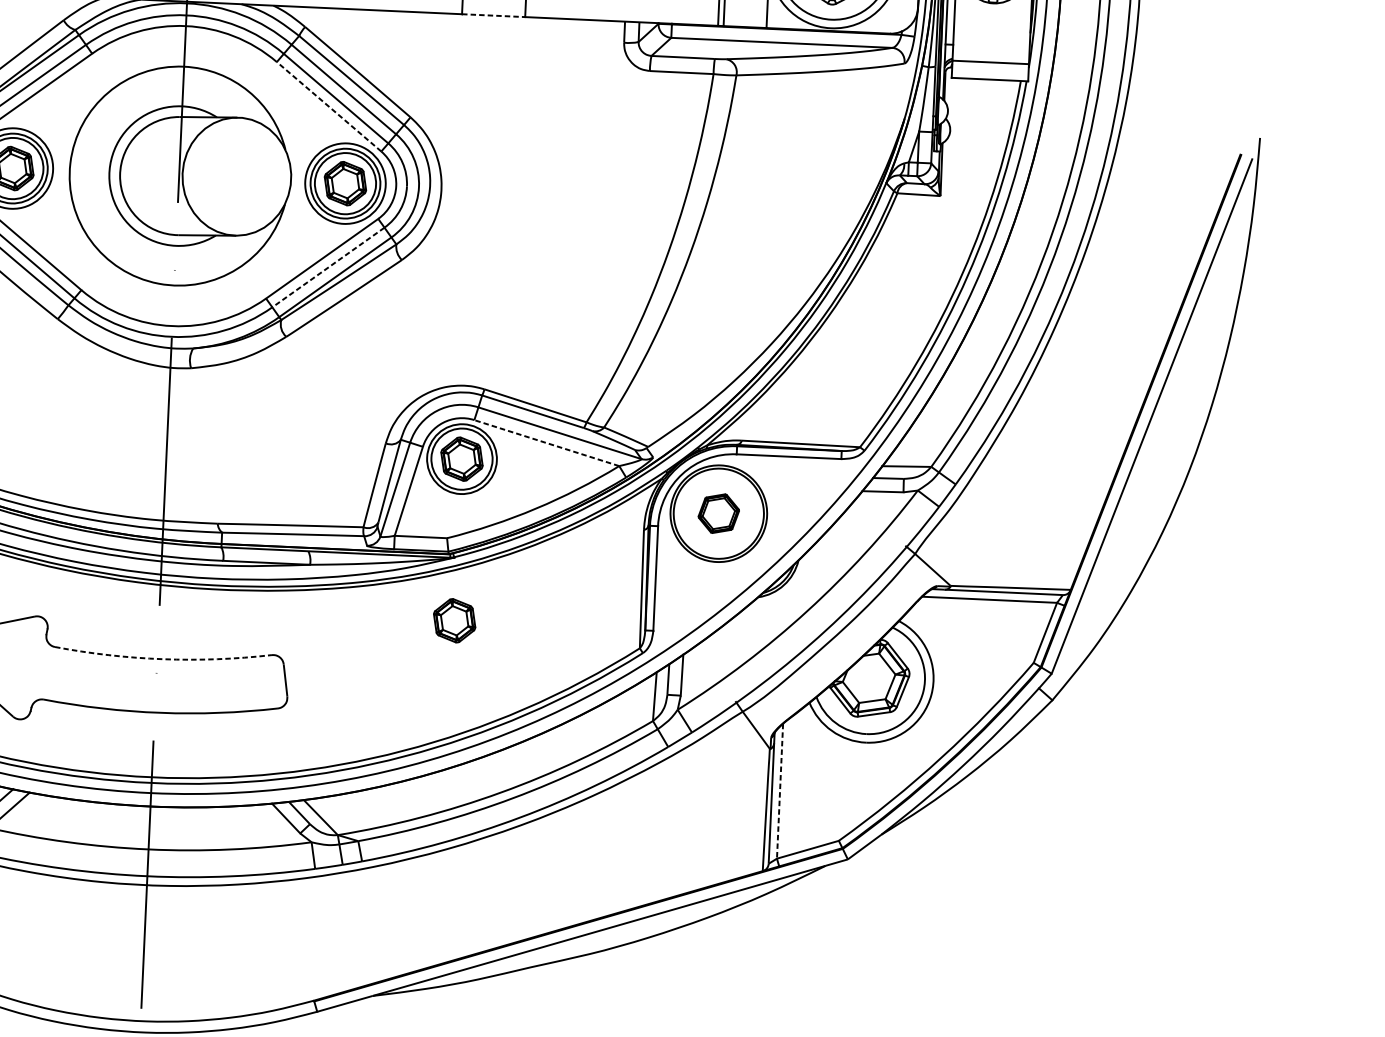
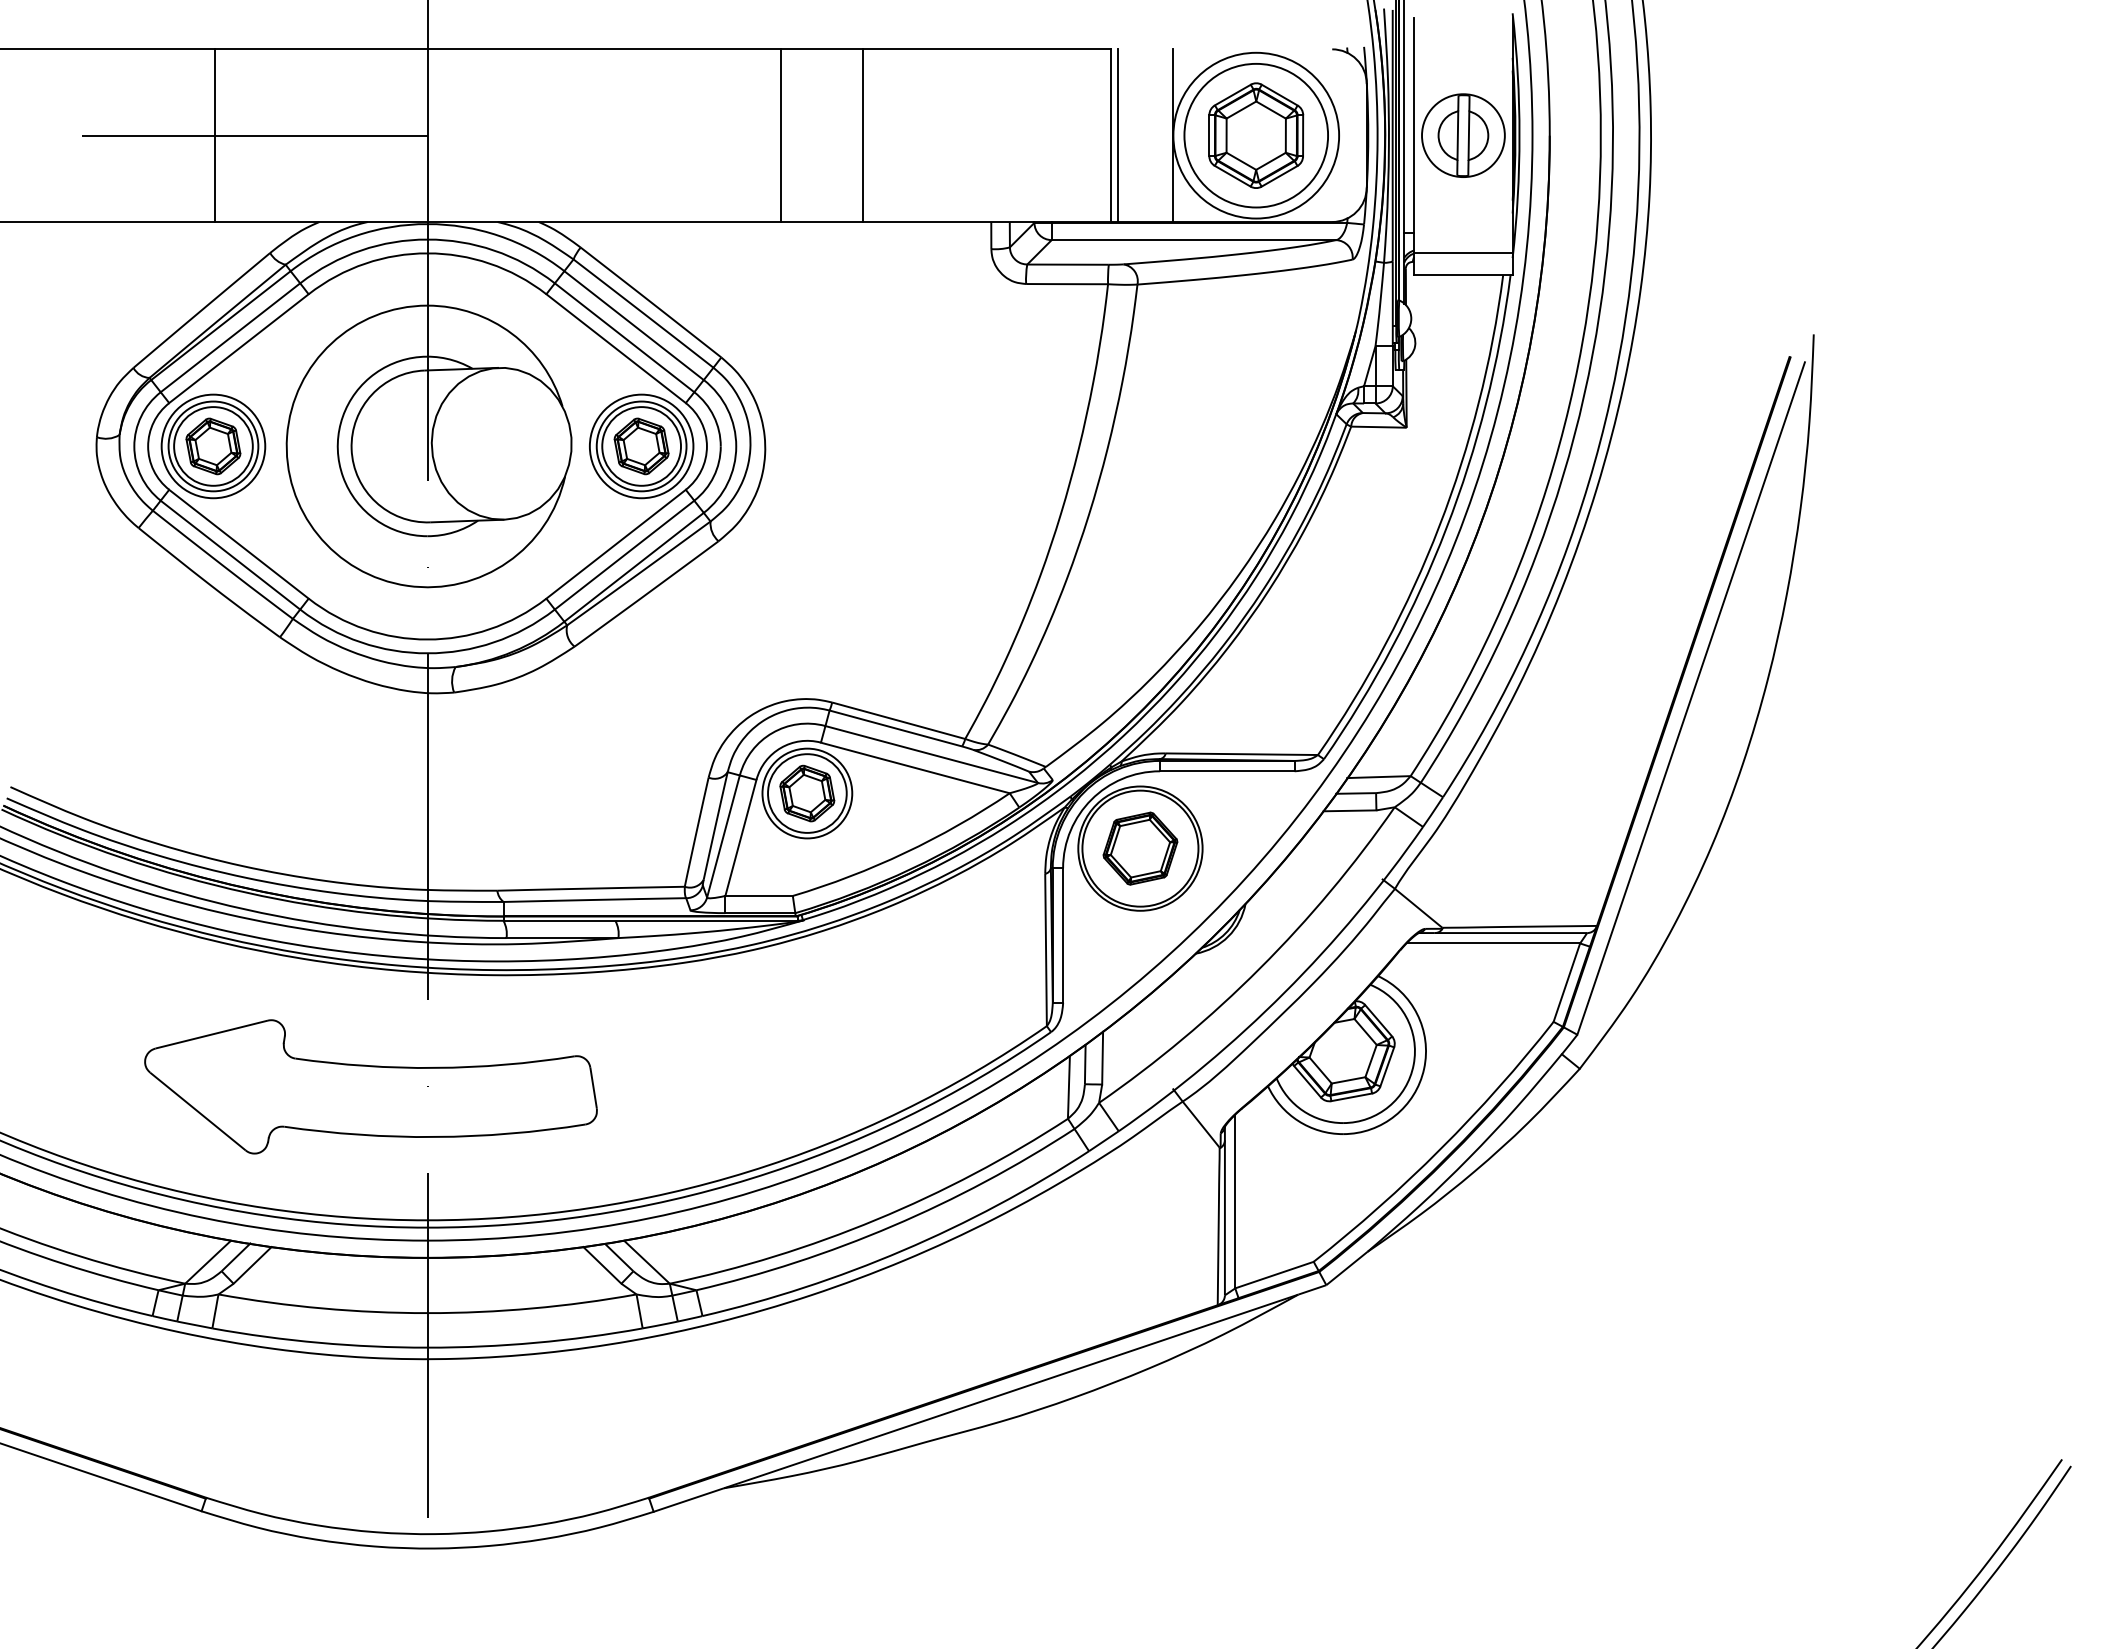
line: (493, 16) -> (822, 222), dashed -> solid
line: (328, 106) -> (615, 348), dashed -> solid
line: (328, 267) -> (624, 555), dashed -> solid
line: (546, 442) -> (915, 767), dashed -> solid
part: (718, 513) -> (1140, 848), size x1.43
part: (454, 620) -> (807, 1001), removed
arc: (163, 658) -> (435, 1067), dashed -> solid
line: (780, 791) -> (1235, 1201), dashed -> solid

